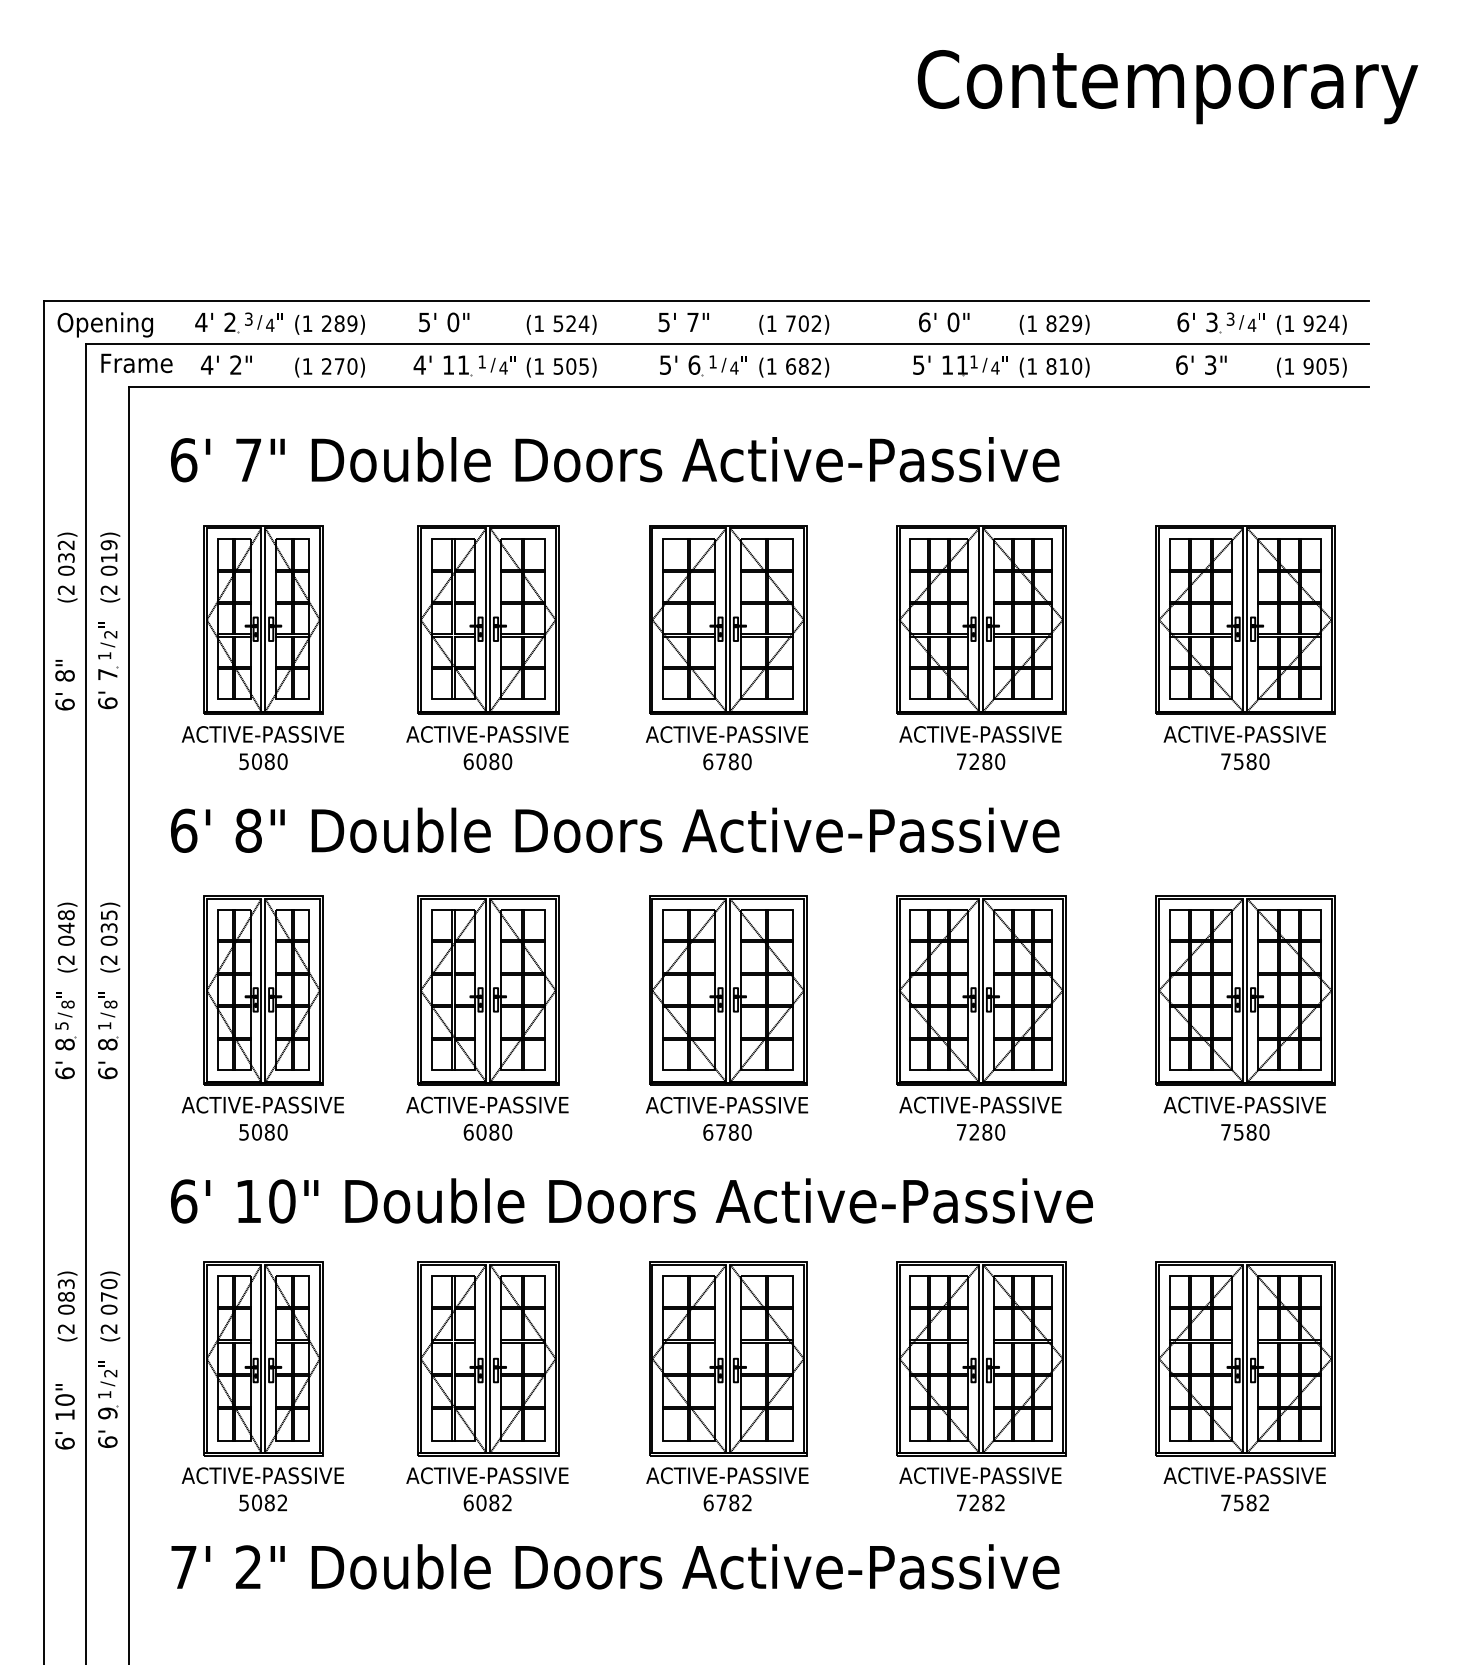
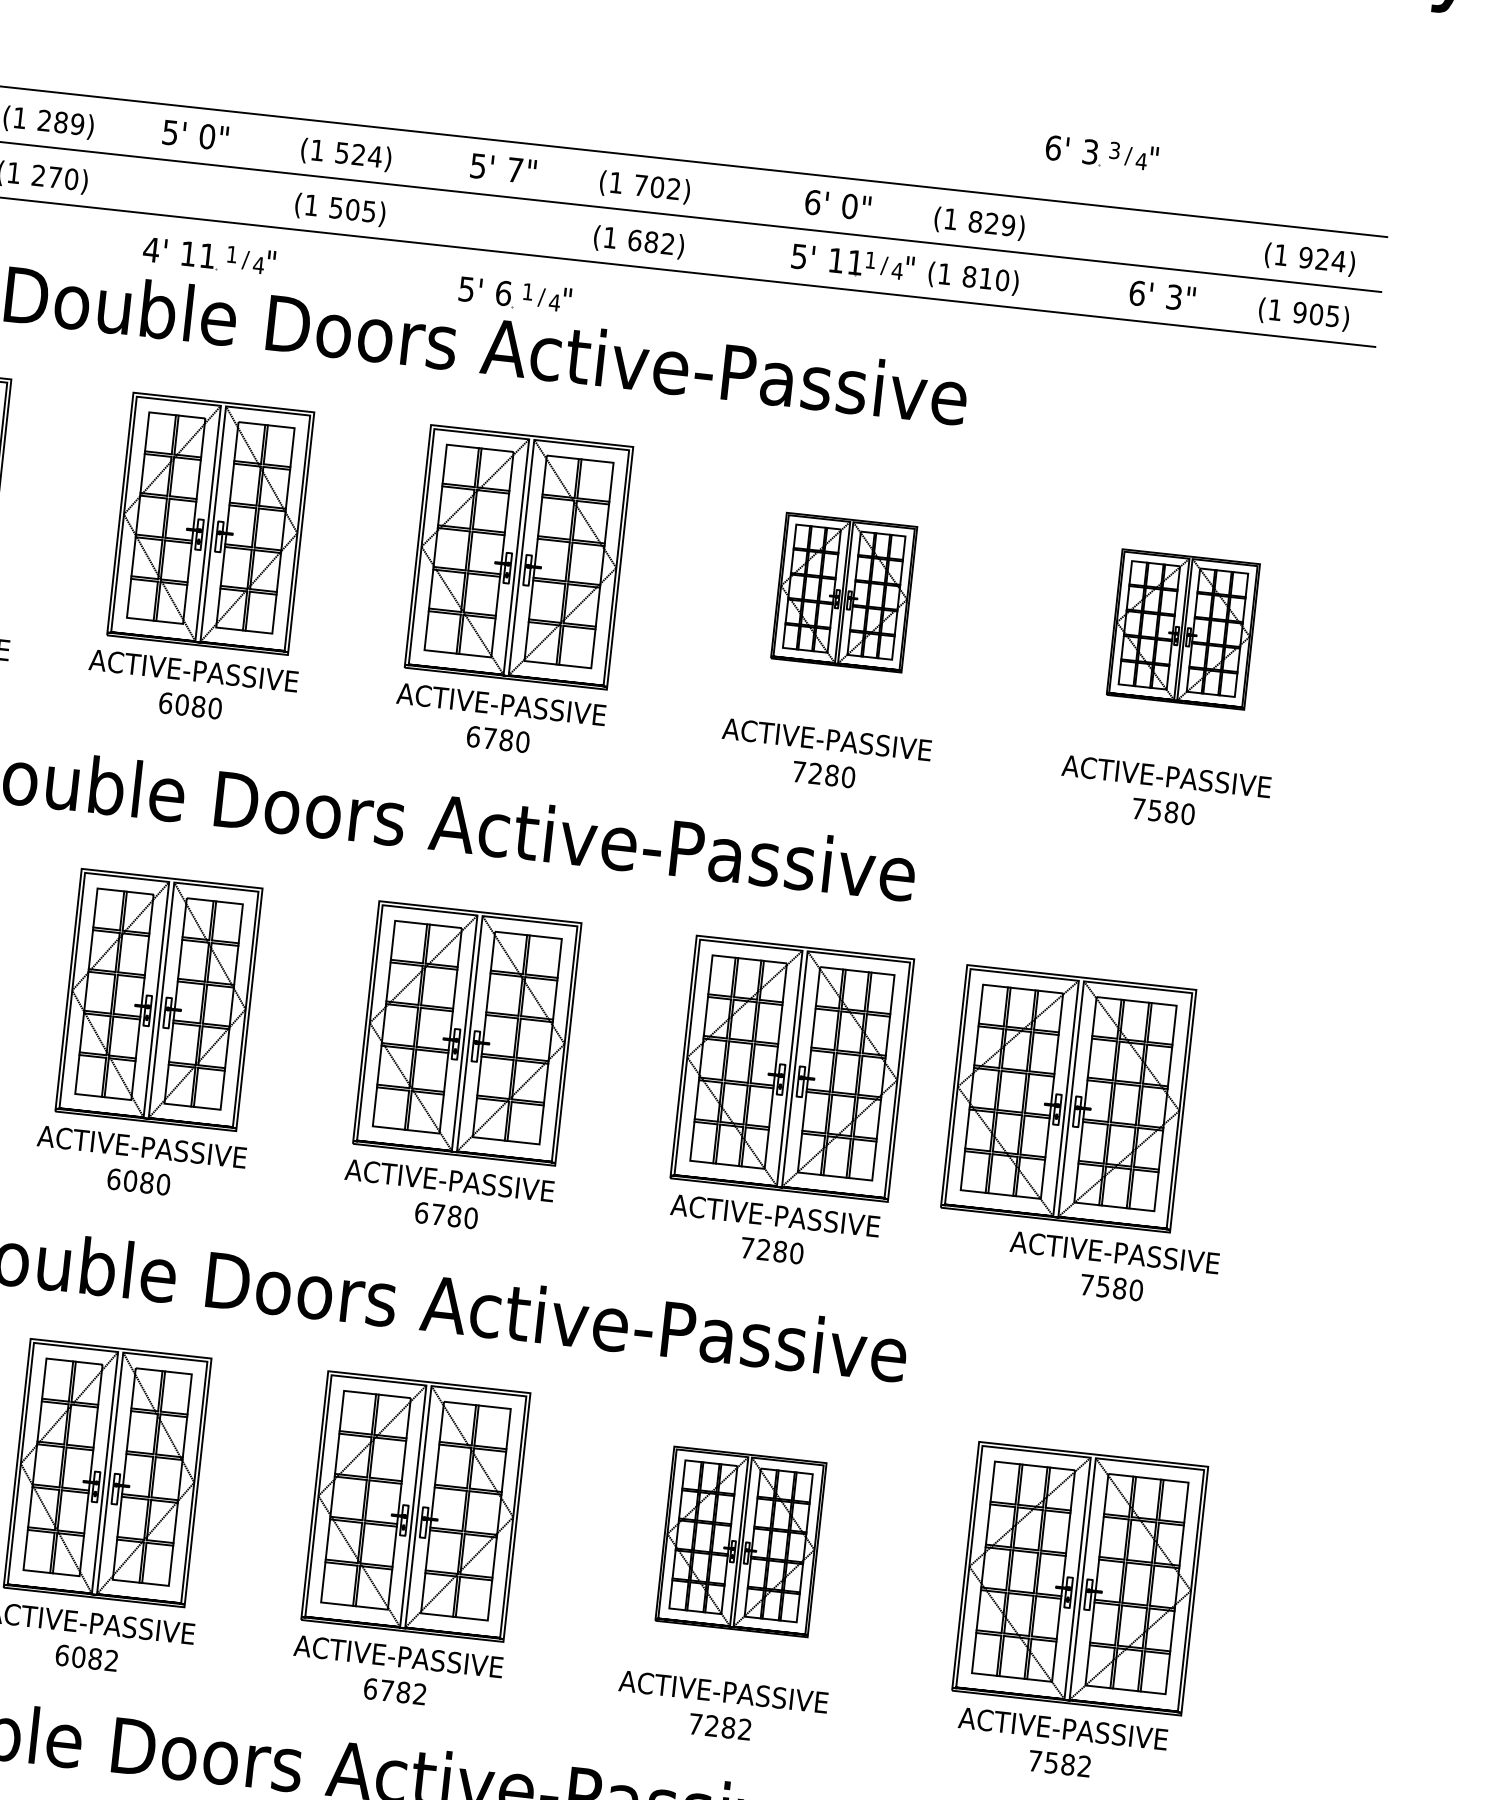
part: (1220, 322) -> (1101, 153), moved
part: (464, 365) -> (208, 256), moved
part: (703, 365) -> (515, 295), moved
part: (981, 619) -> (844, 592), size x0.6
part: (1245, 619) -> (1183, 628), size x0.6
part: (1245, 990) -> (1068, 1098), moved
part: (981, 1358) -> (741, 1541), size x0.7

